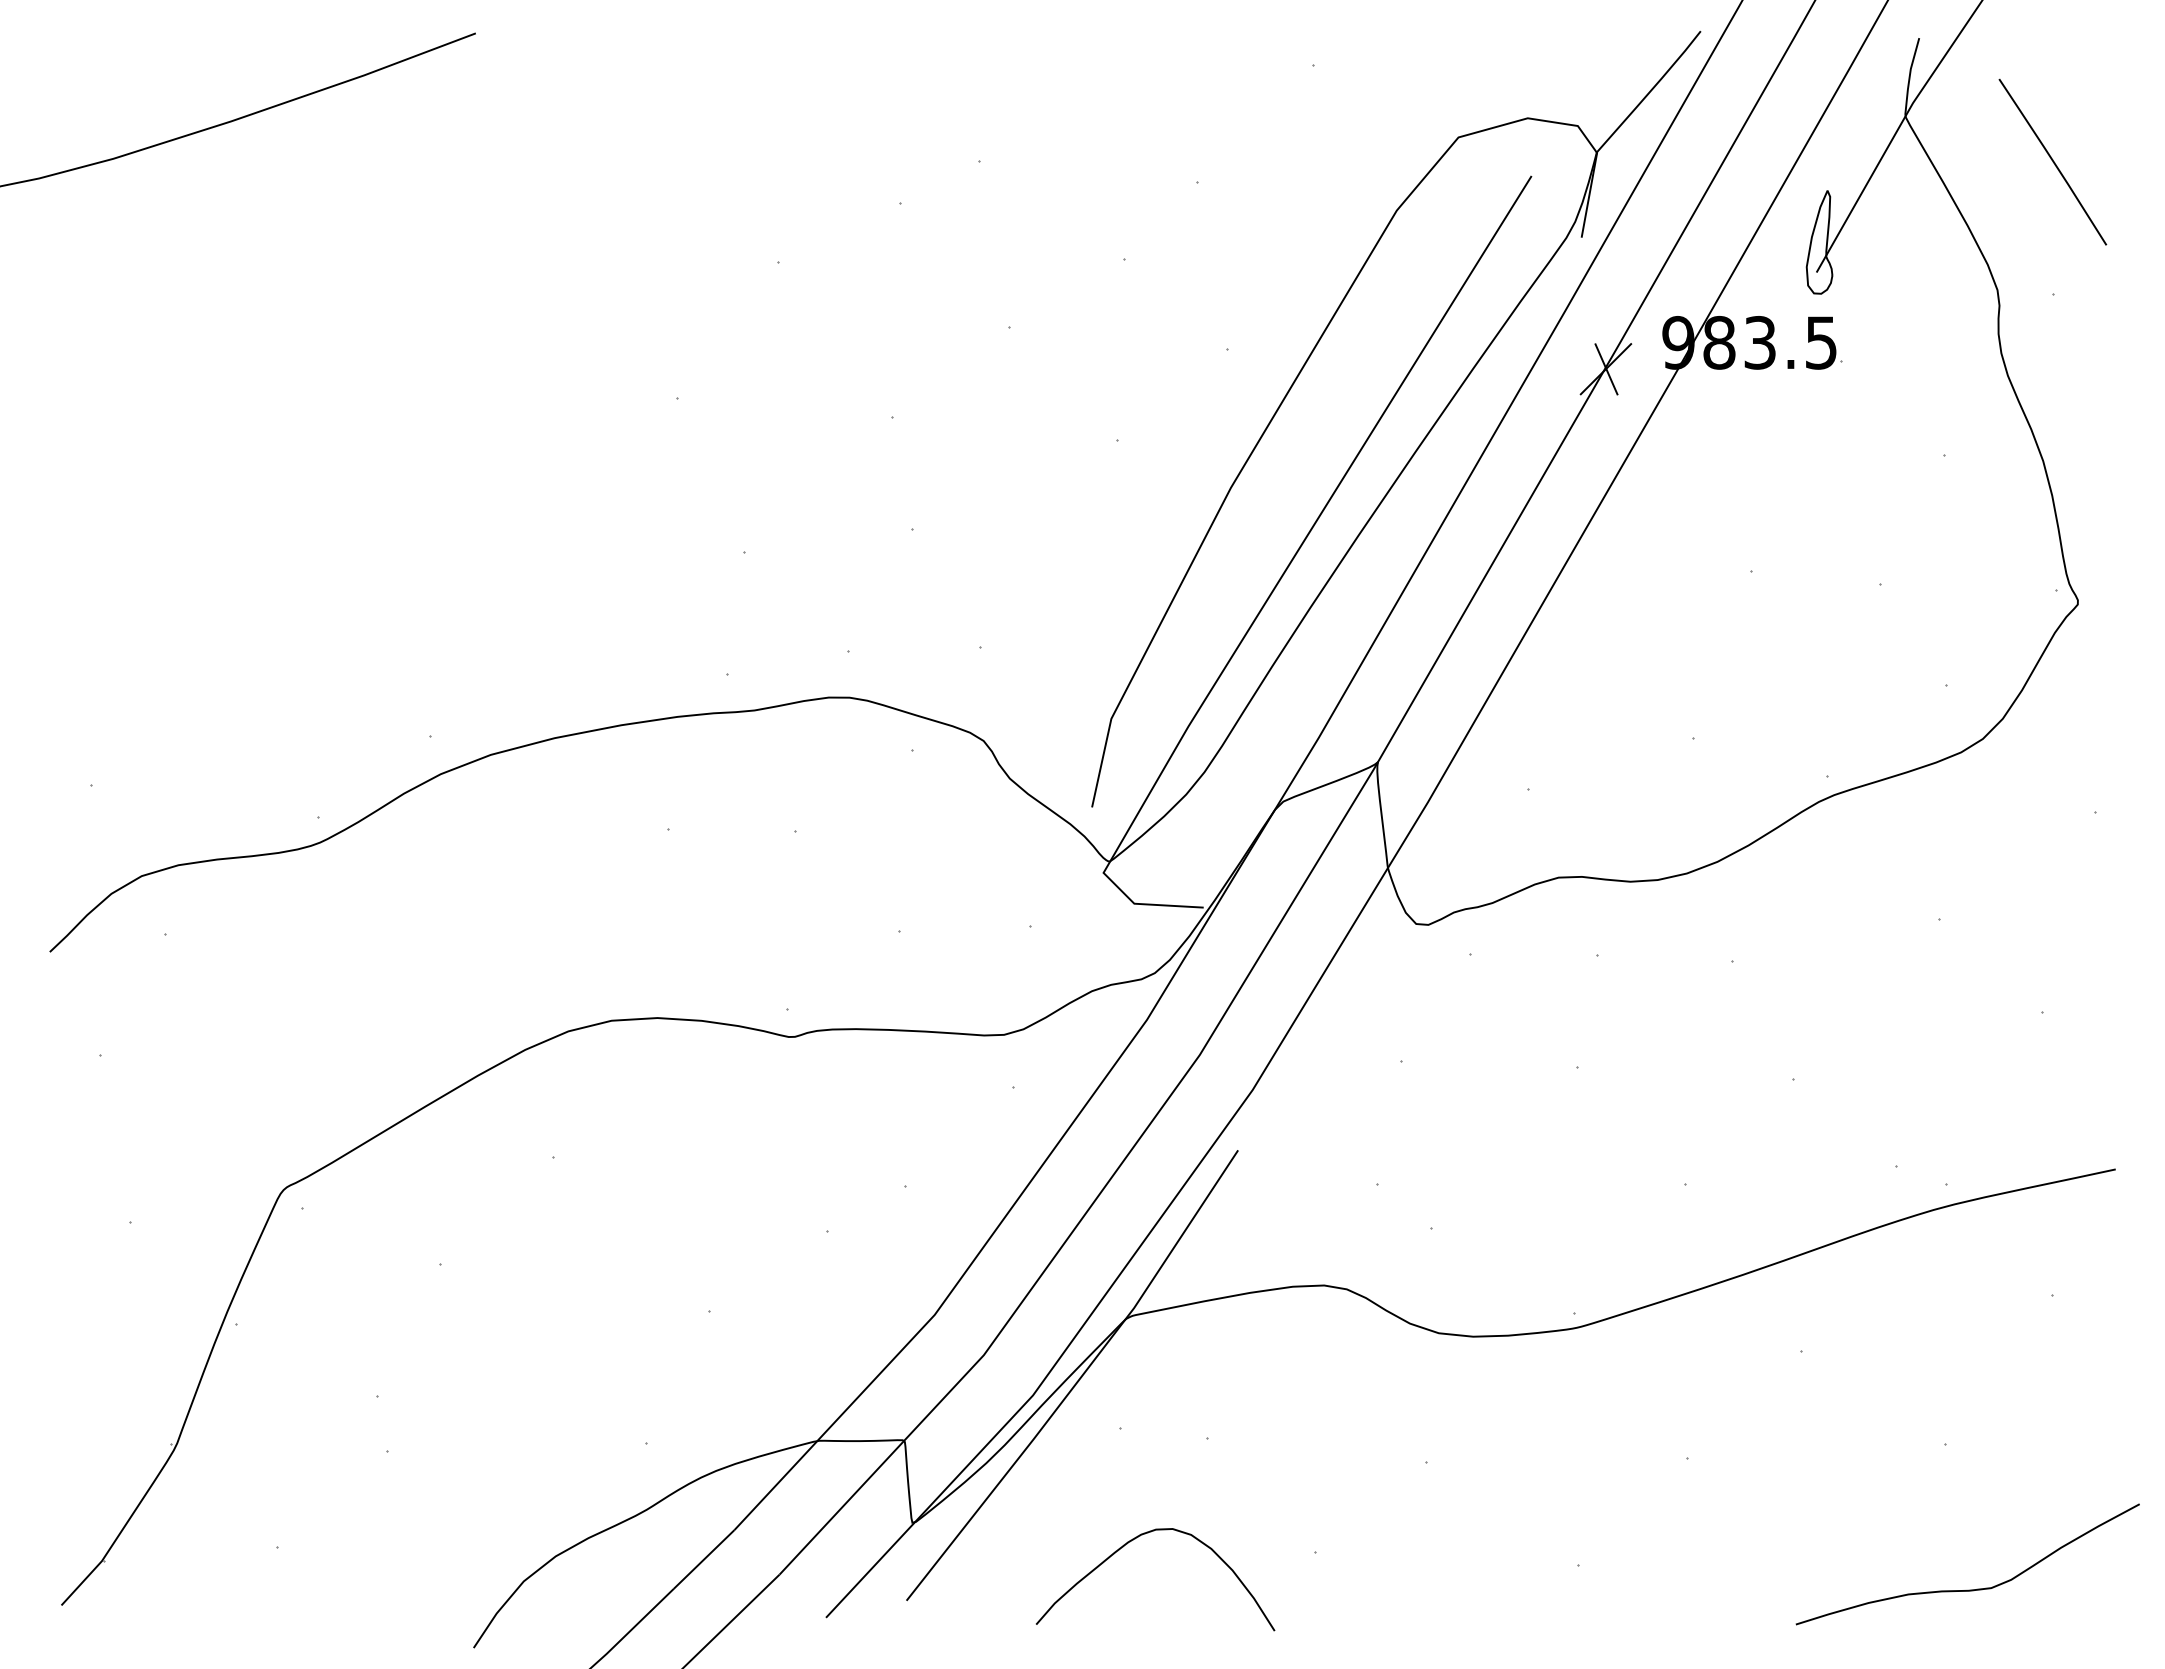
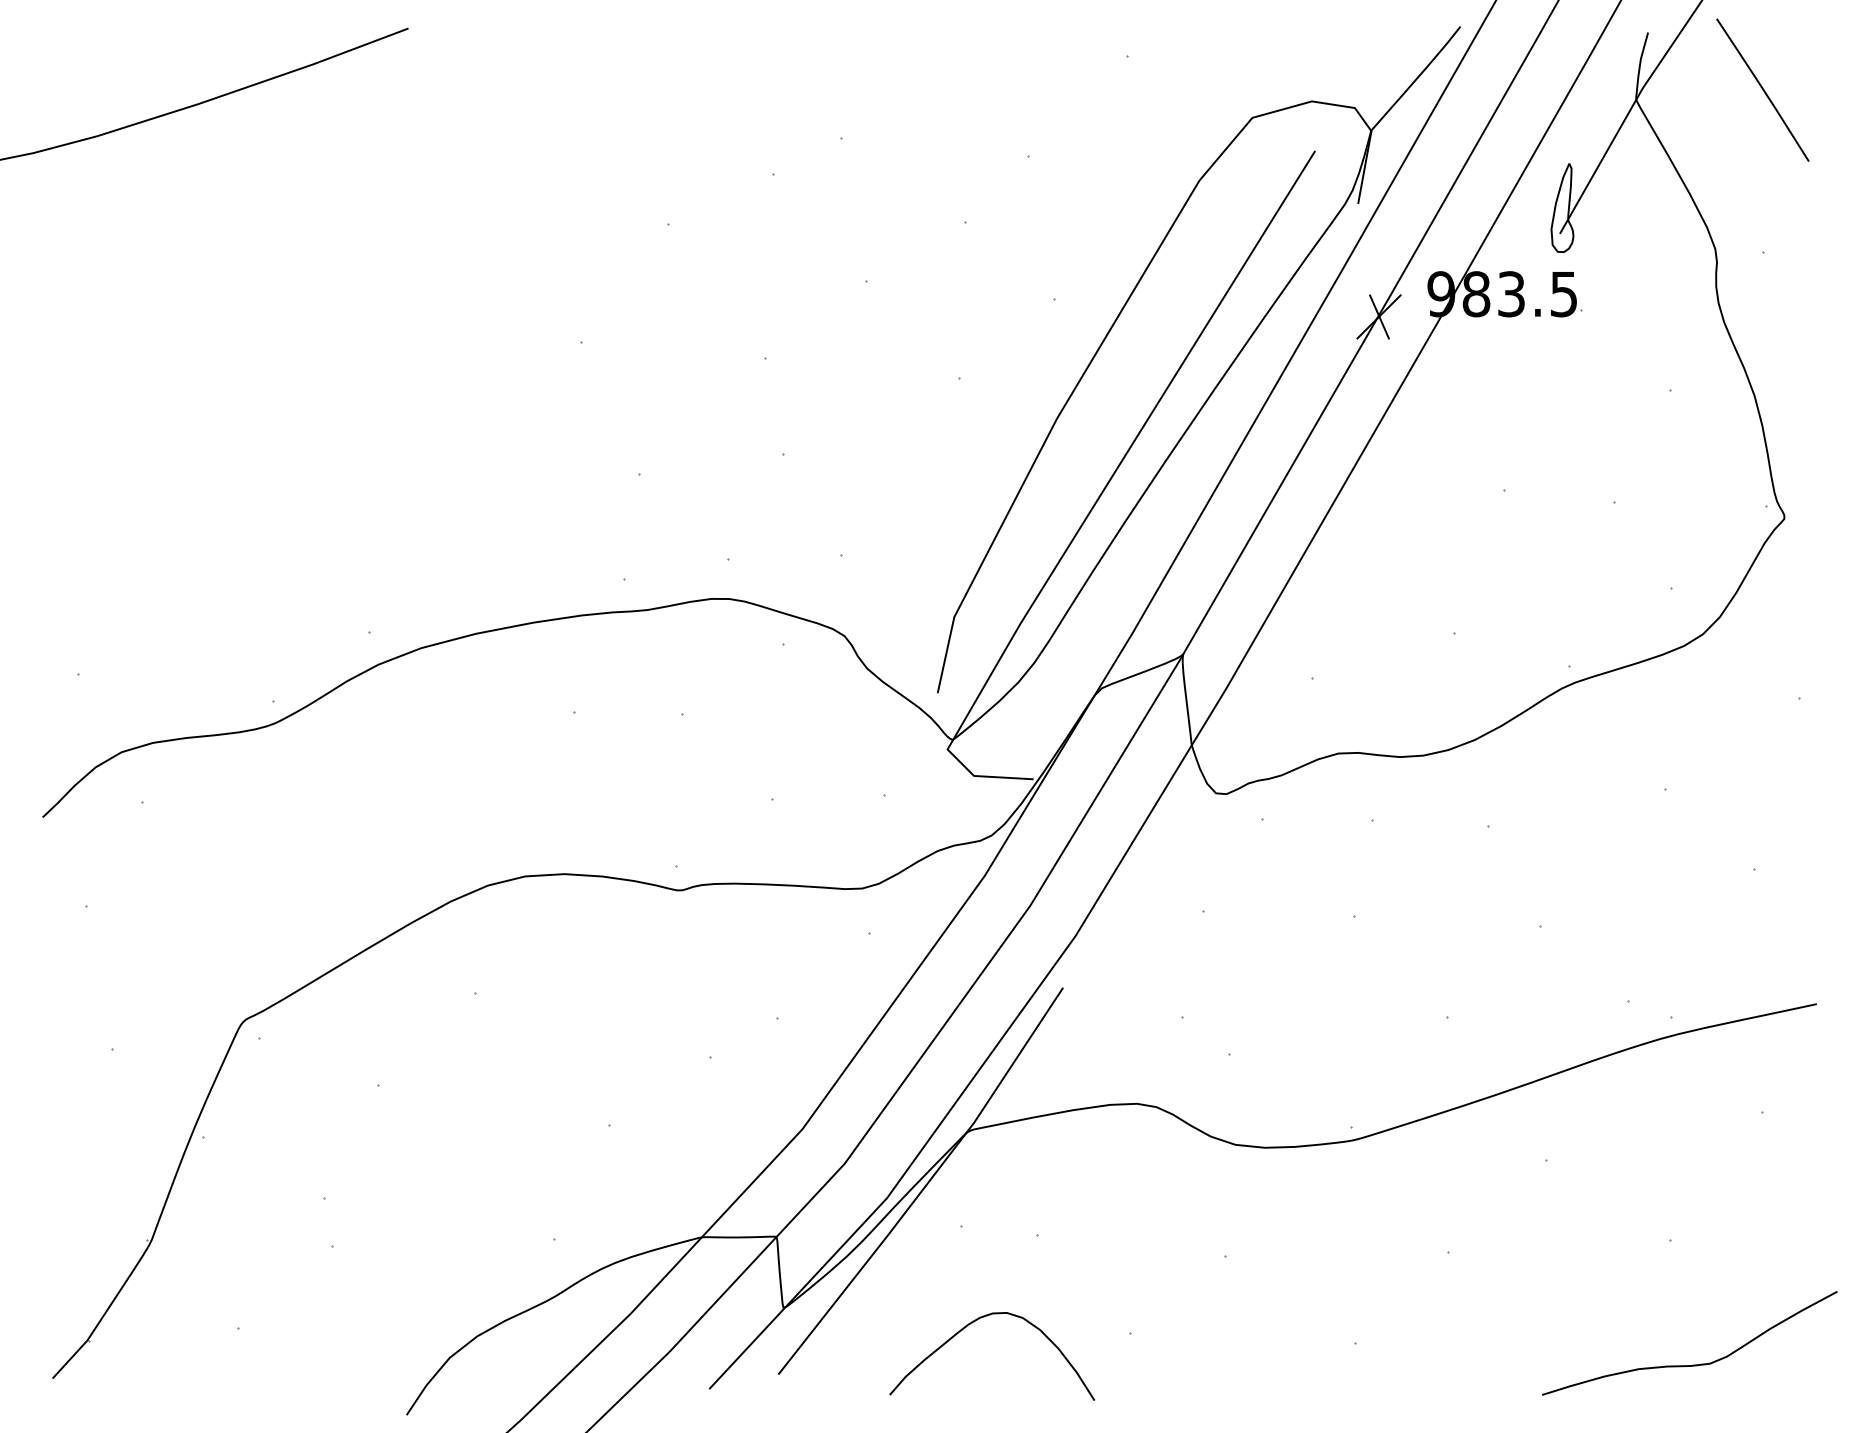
line: (2052, 161) -> (1762, 89), moved

